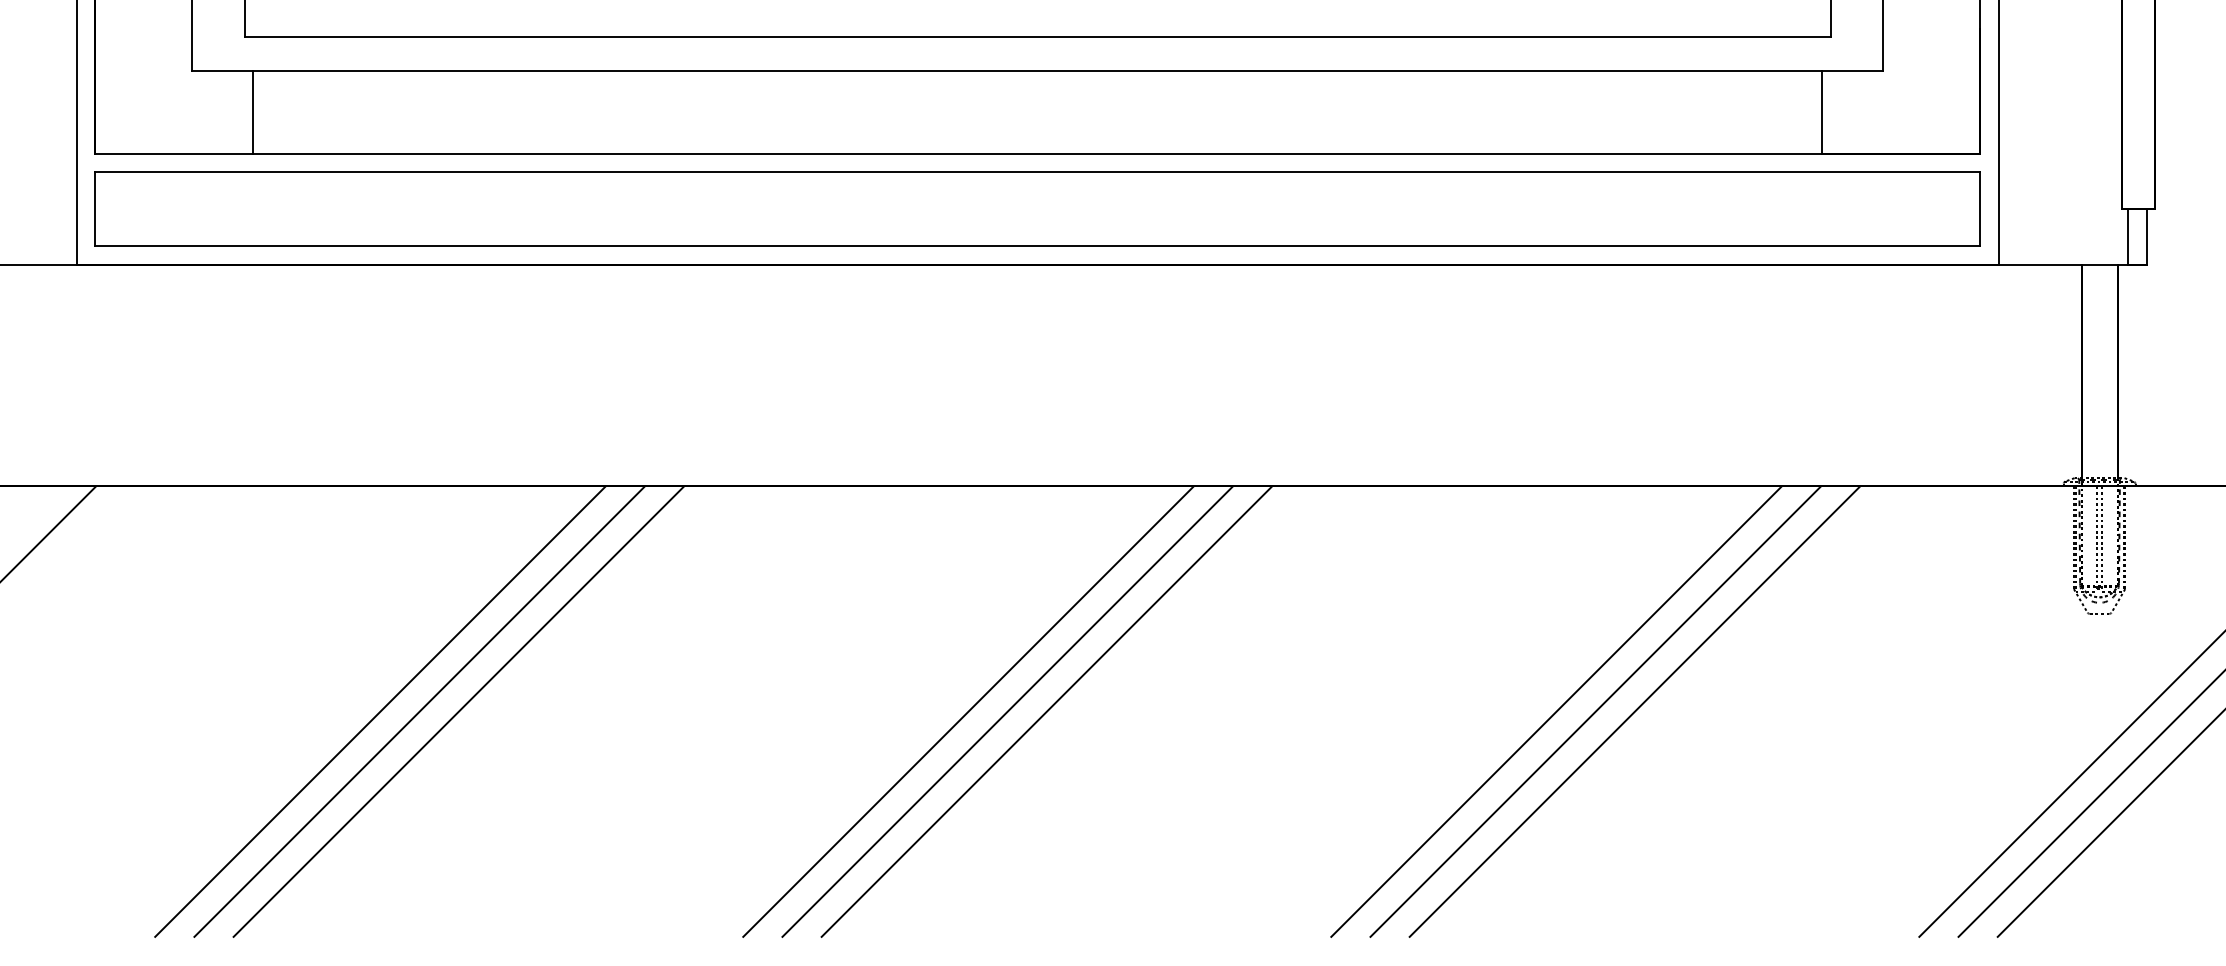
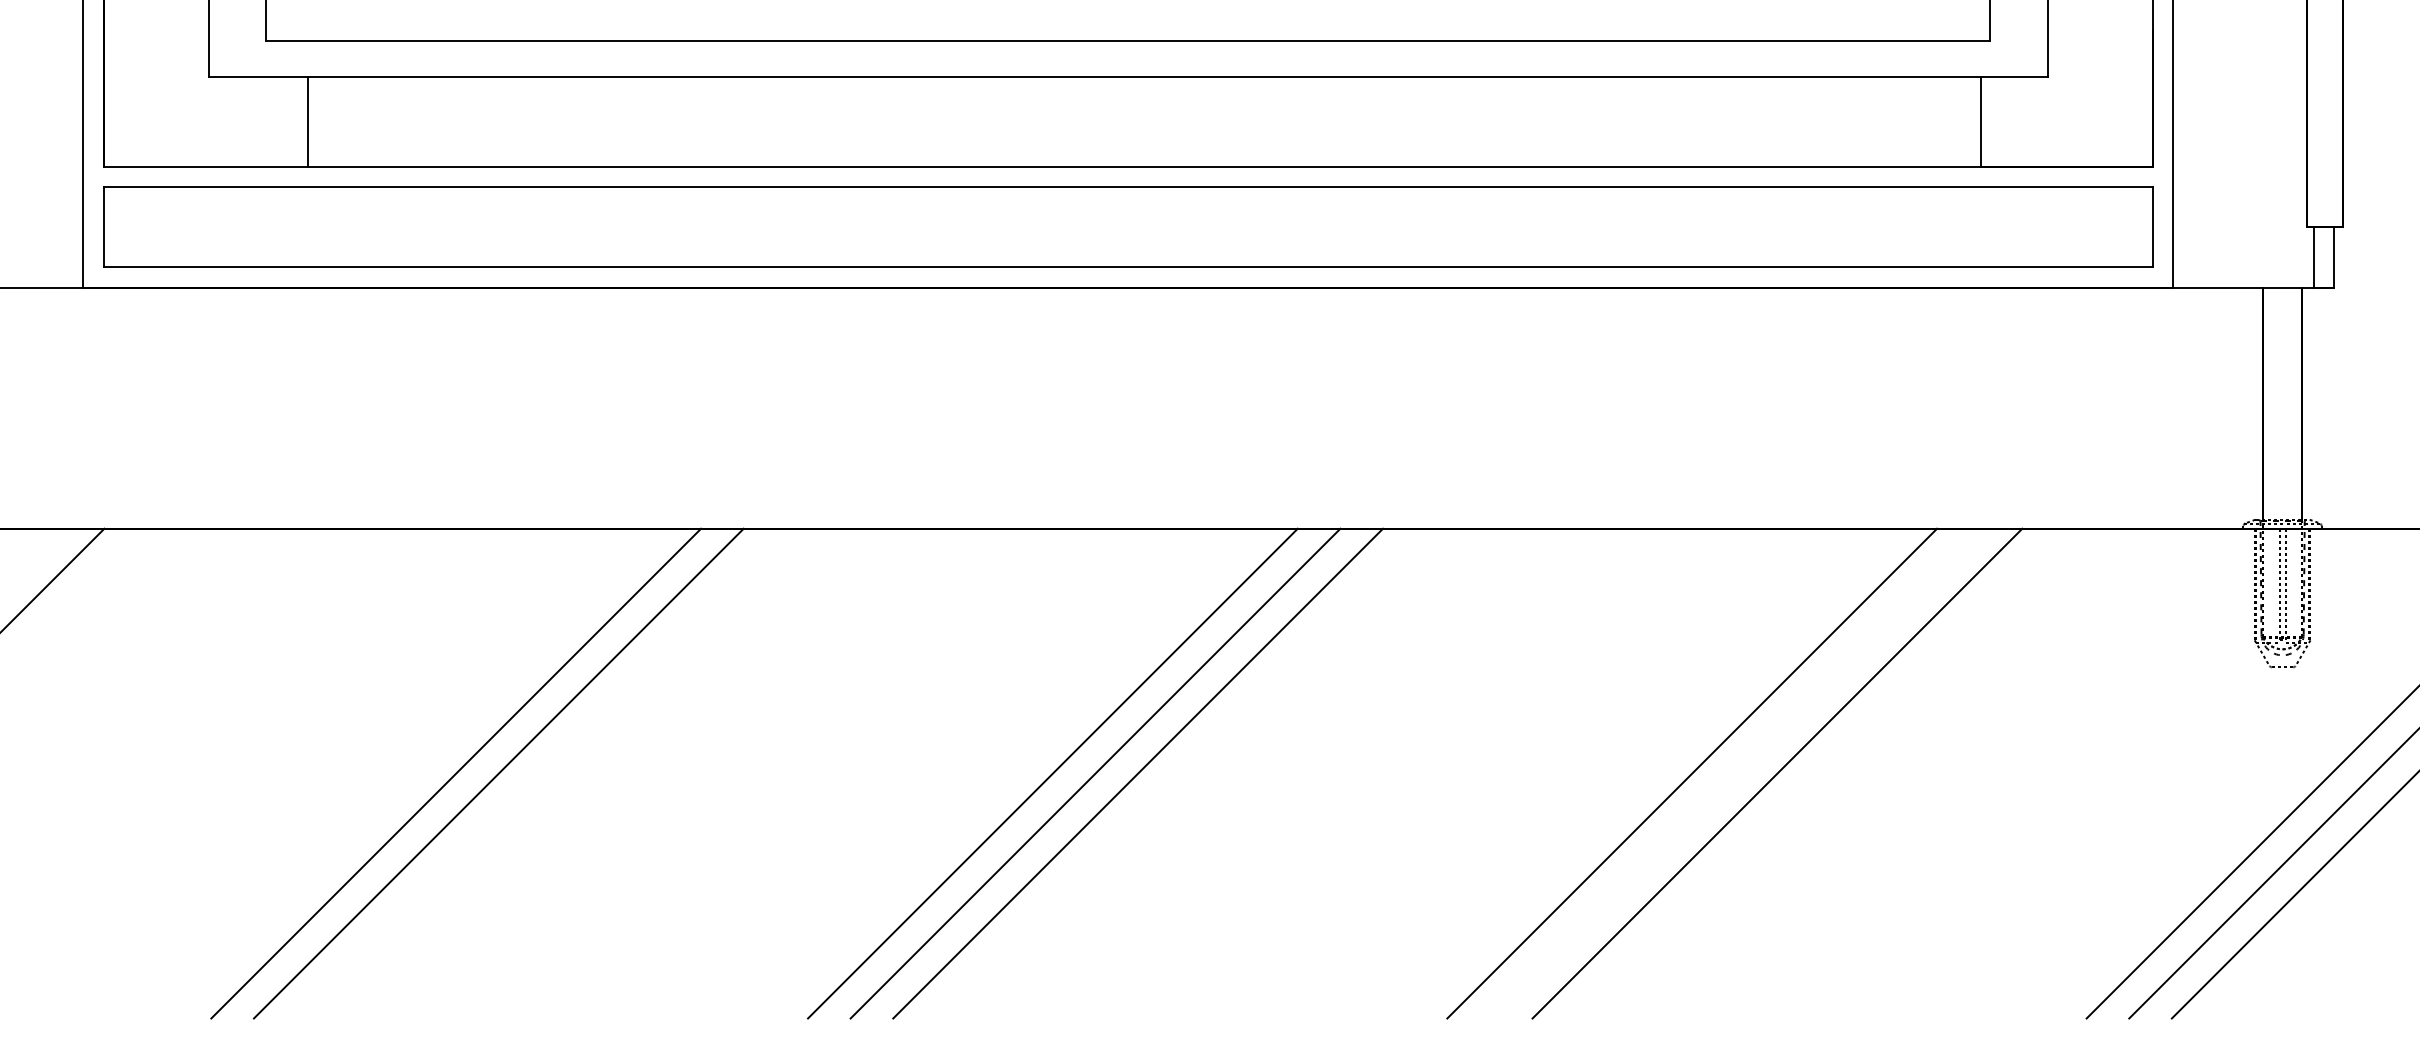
line: (253, 111) -> (308, 121), moved
line: (380, 711) -> (413, 773), removed
line: (1595, 711) -> (1734, 773), removed

